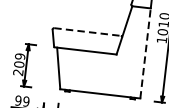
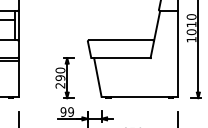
line: (87, 32) -> (120, 40), dashed -> solid
line: (145, 52) -> (177, 53), dashed -> solid
text: (19, 60) -> (60, 74), 209 -> 290

